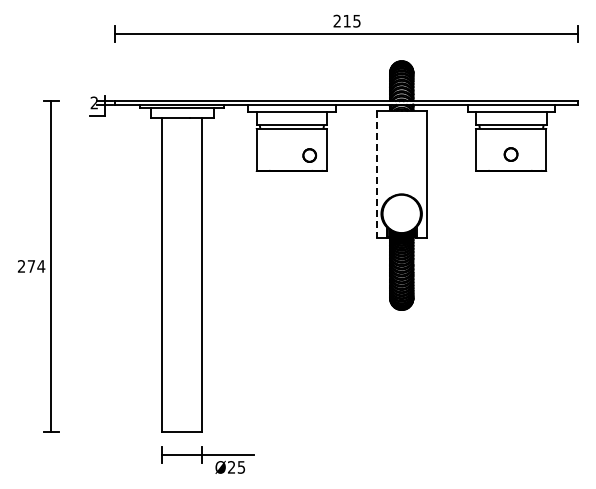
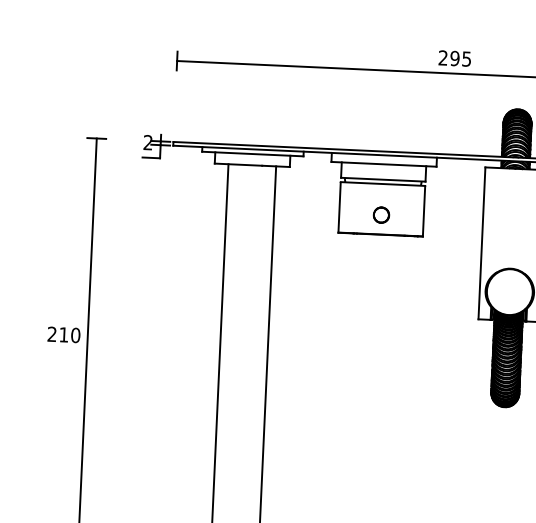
text: (346, 20) -> (454, 57), 215 -> 295
part: (309, 155) -> (381, 215), moved
line: (376, 174) -> (481, 243), dashed -> solid
text: (36, 266) -> (69, 335), 274 -> 210

